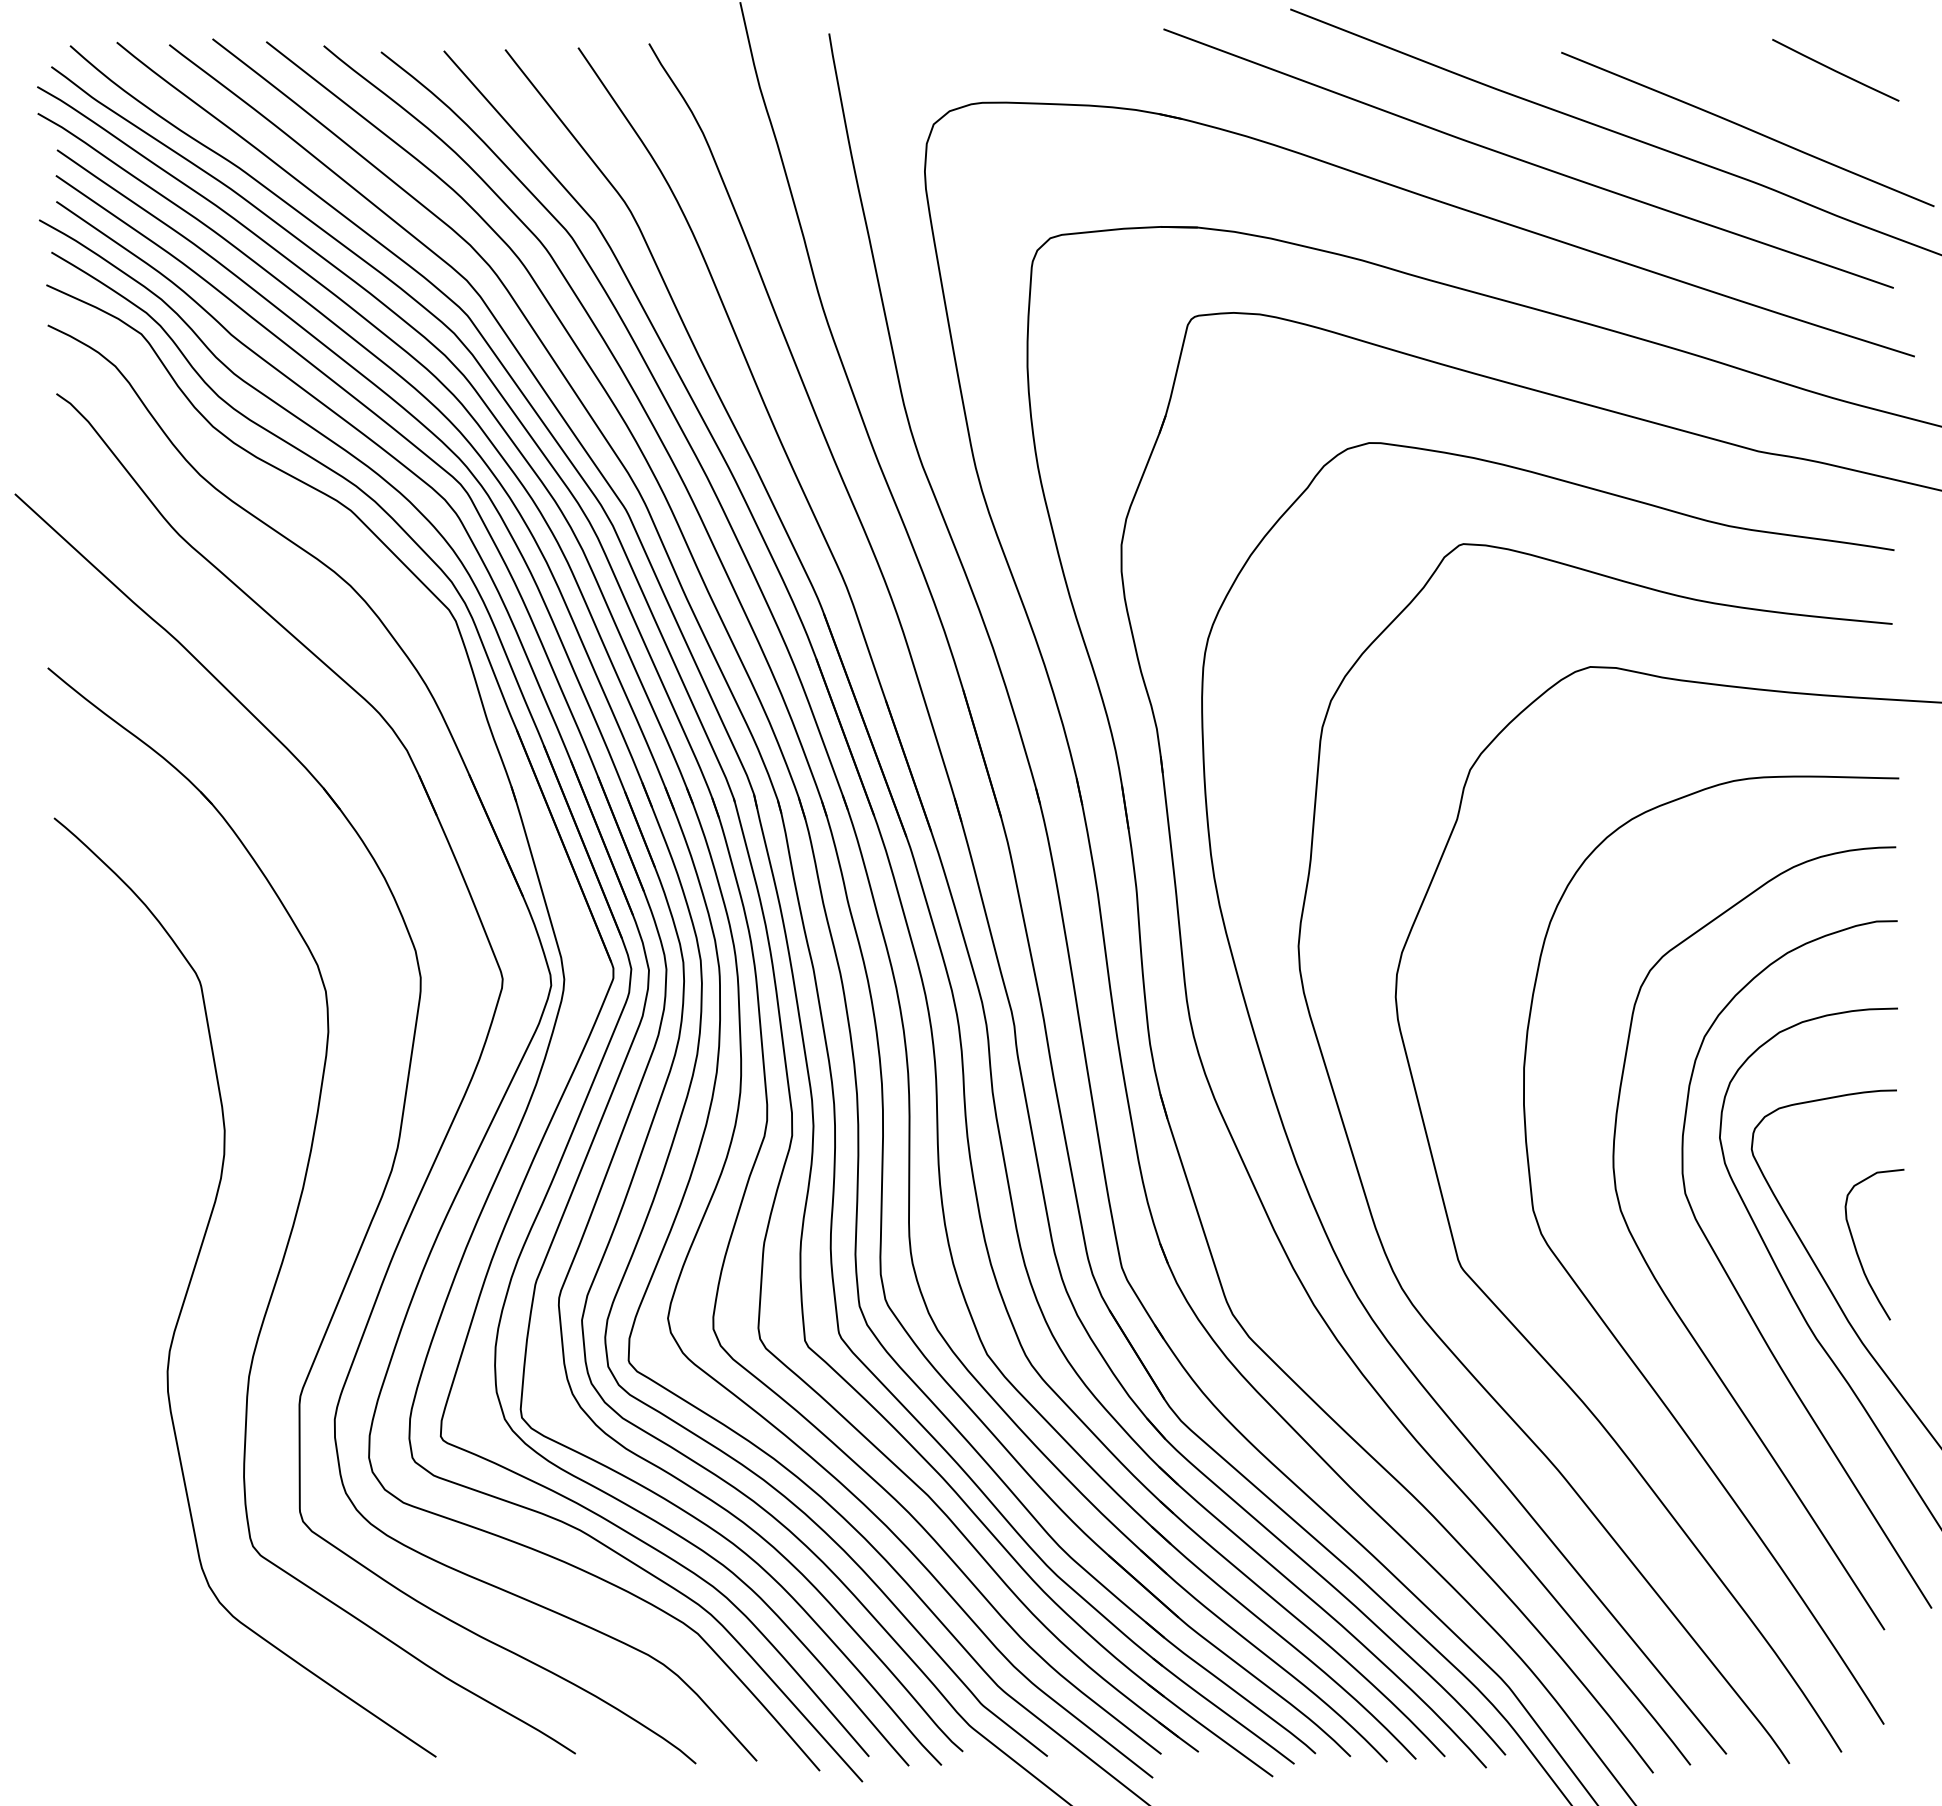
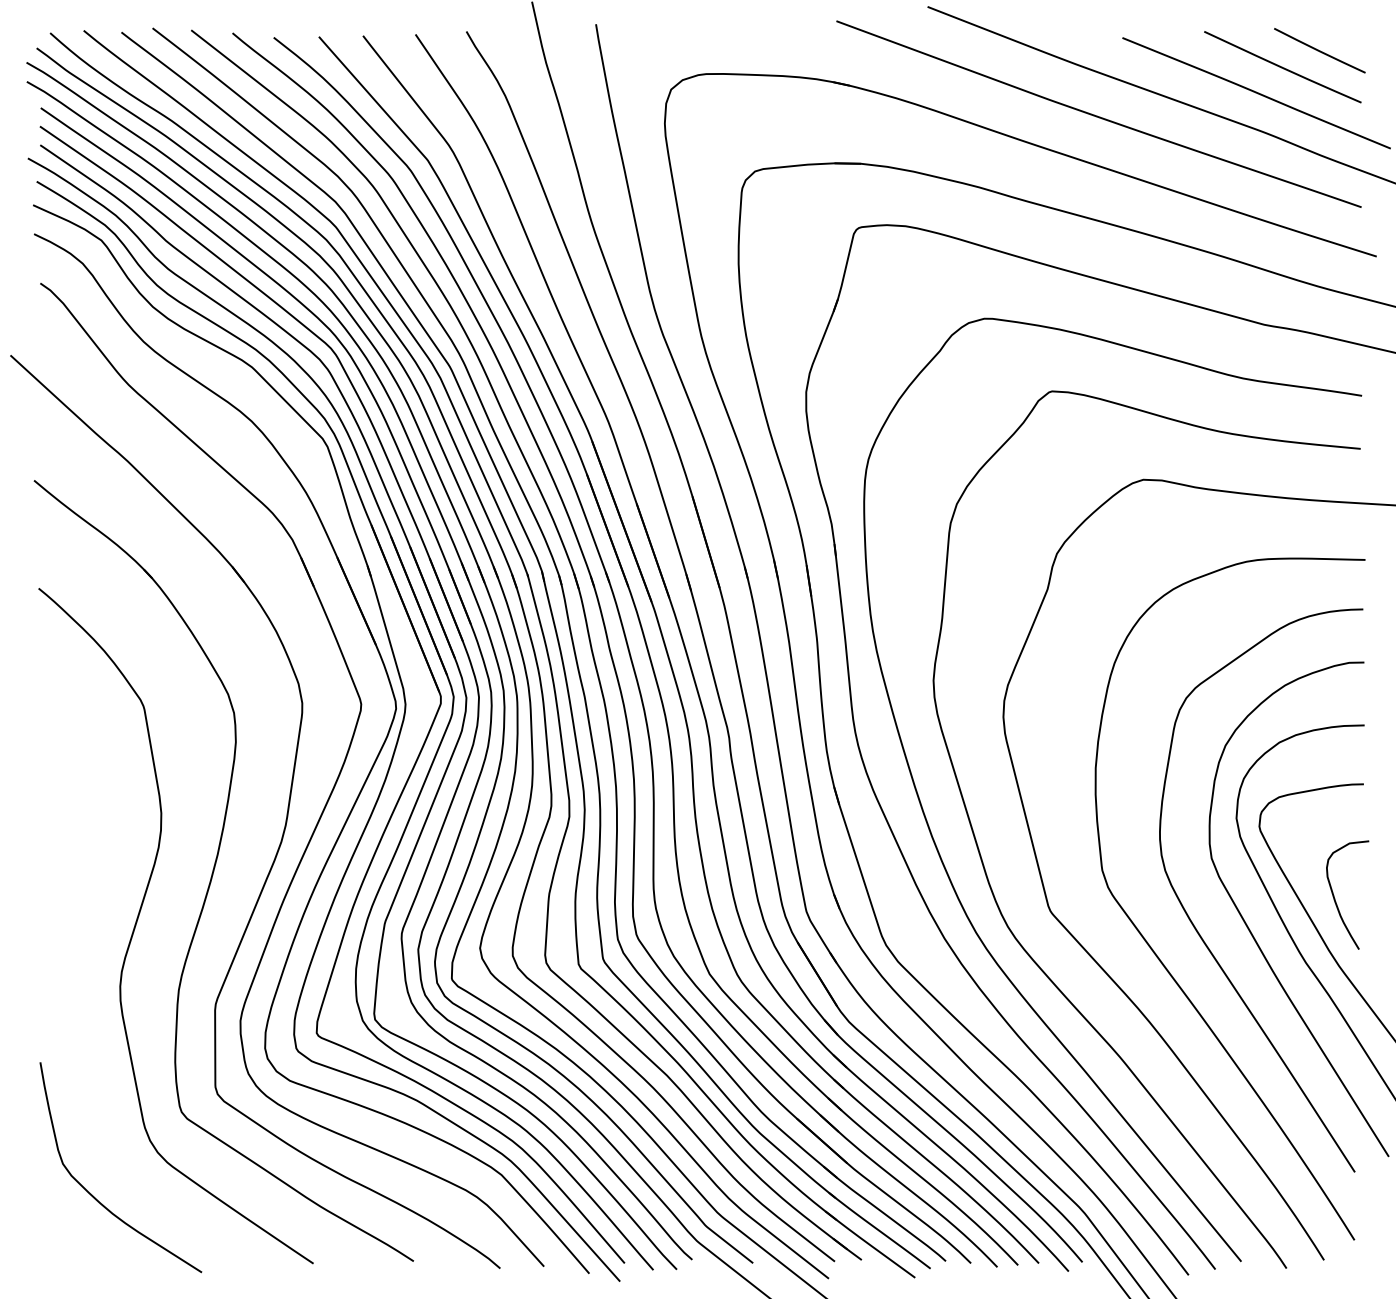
curve: (1783, 93) -> (1282, 67), added
curve: (134, 1666) -> (96, 1198), added

